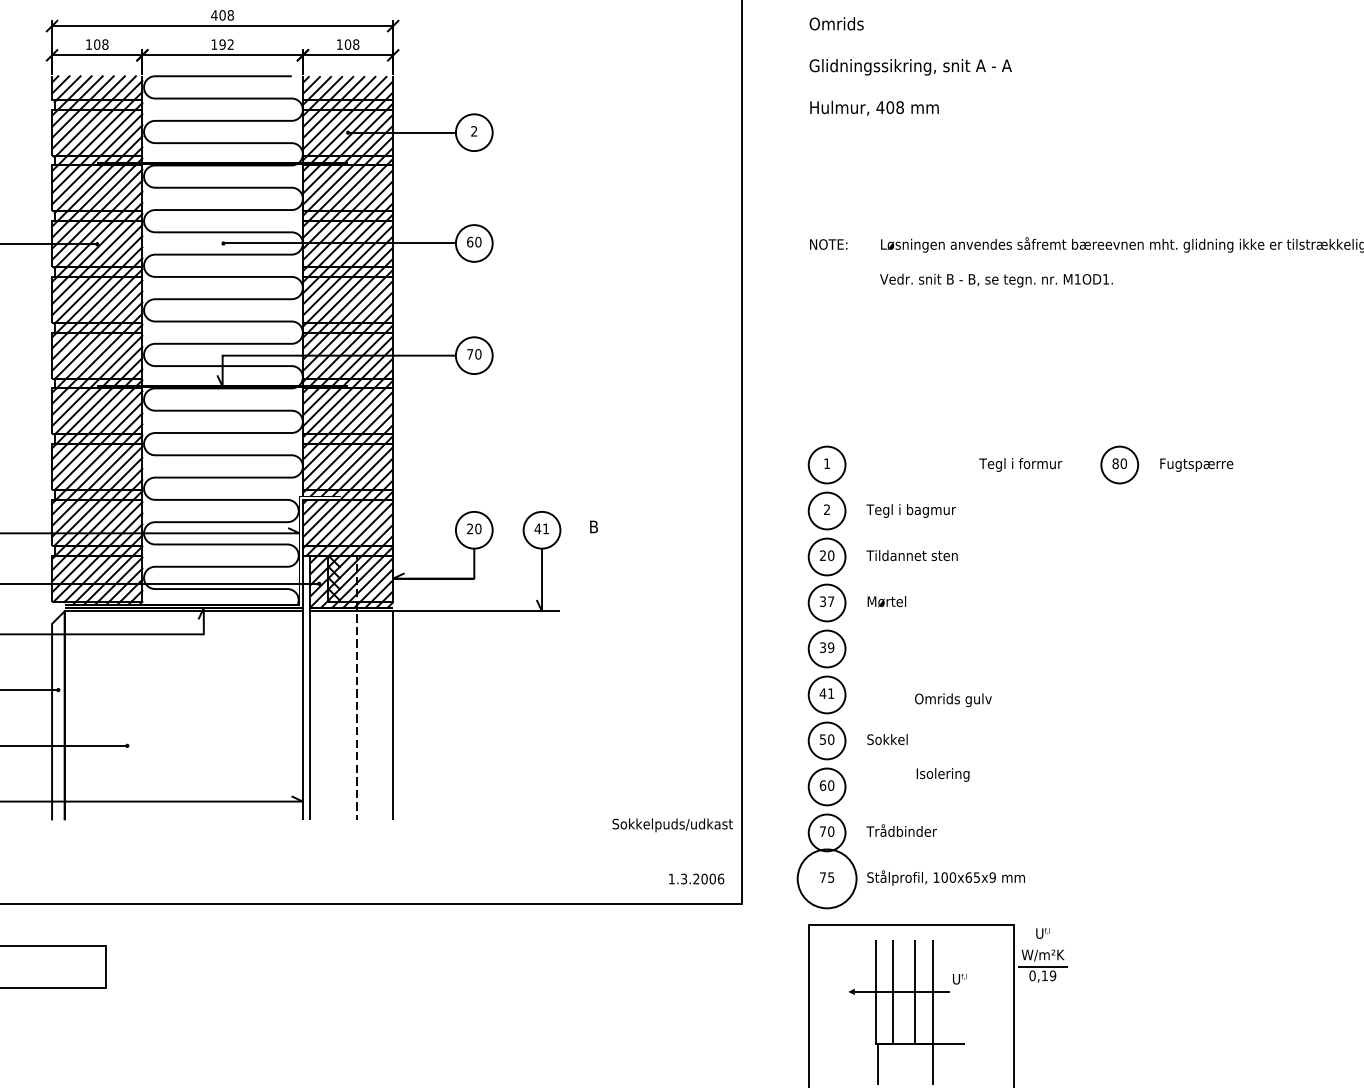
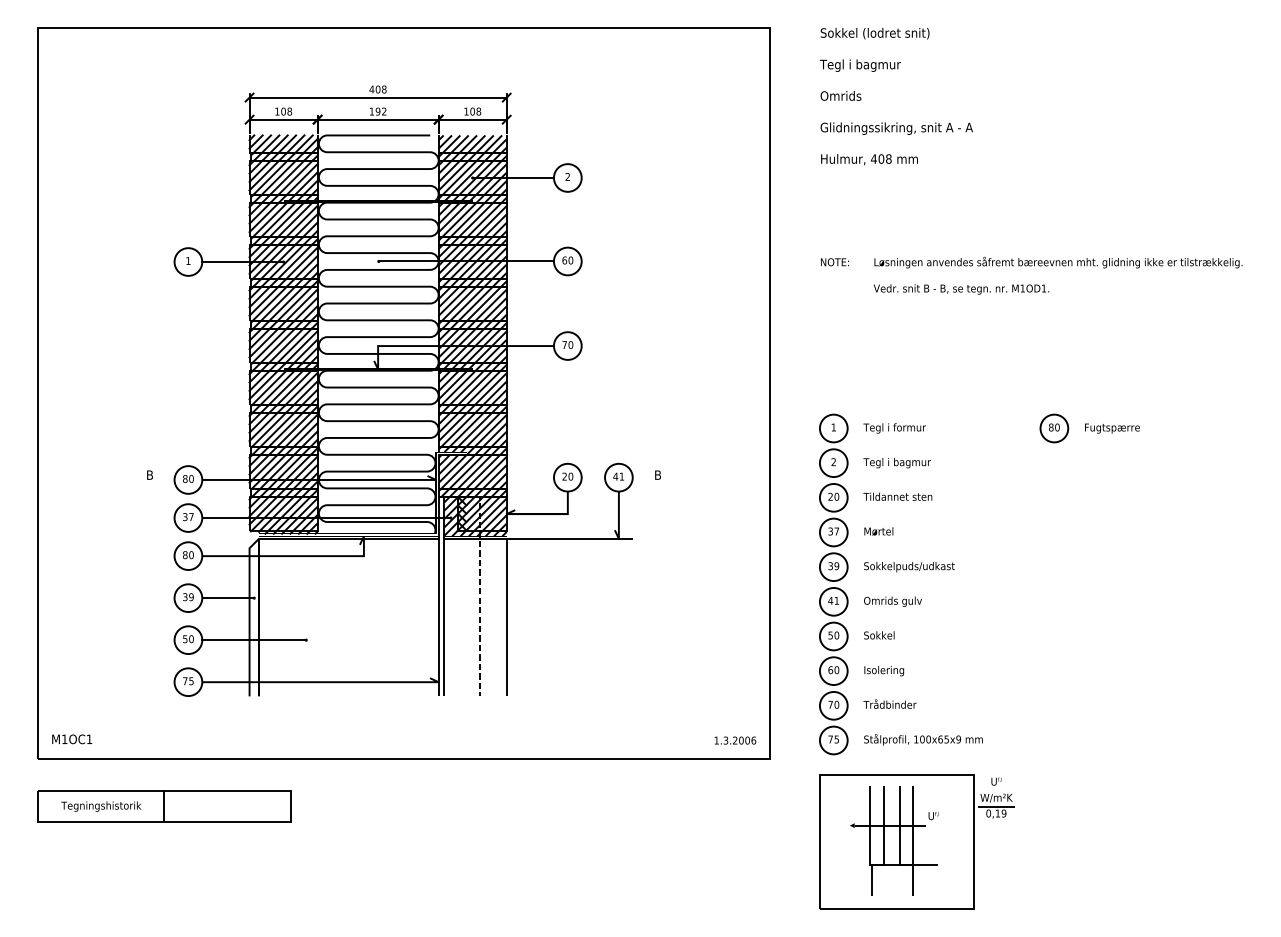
text: (1020, 465) -> (894, 428), moved
text: (952, 699) -> (892, 601), moved
text: (943, 775) -> (884, 671), moved
text: (672, 825) -> (909, 567), moved
circle: (826, 878) -> (833, 740), size x0.62

